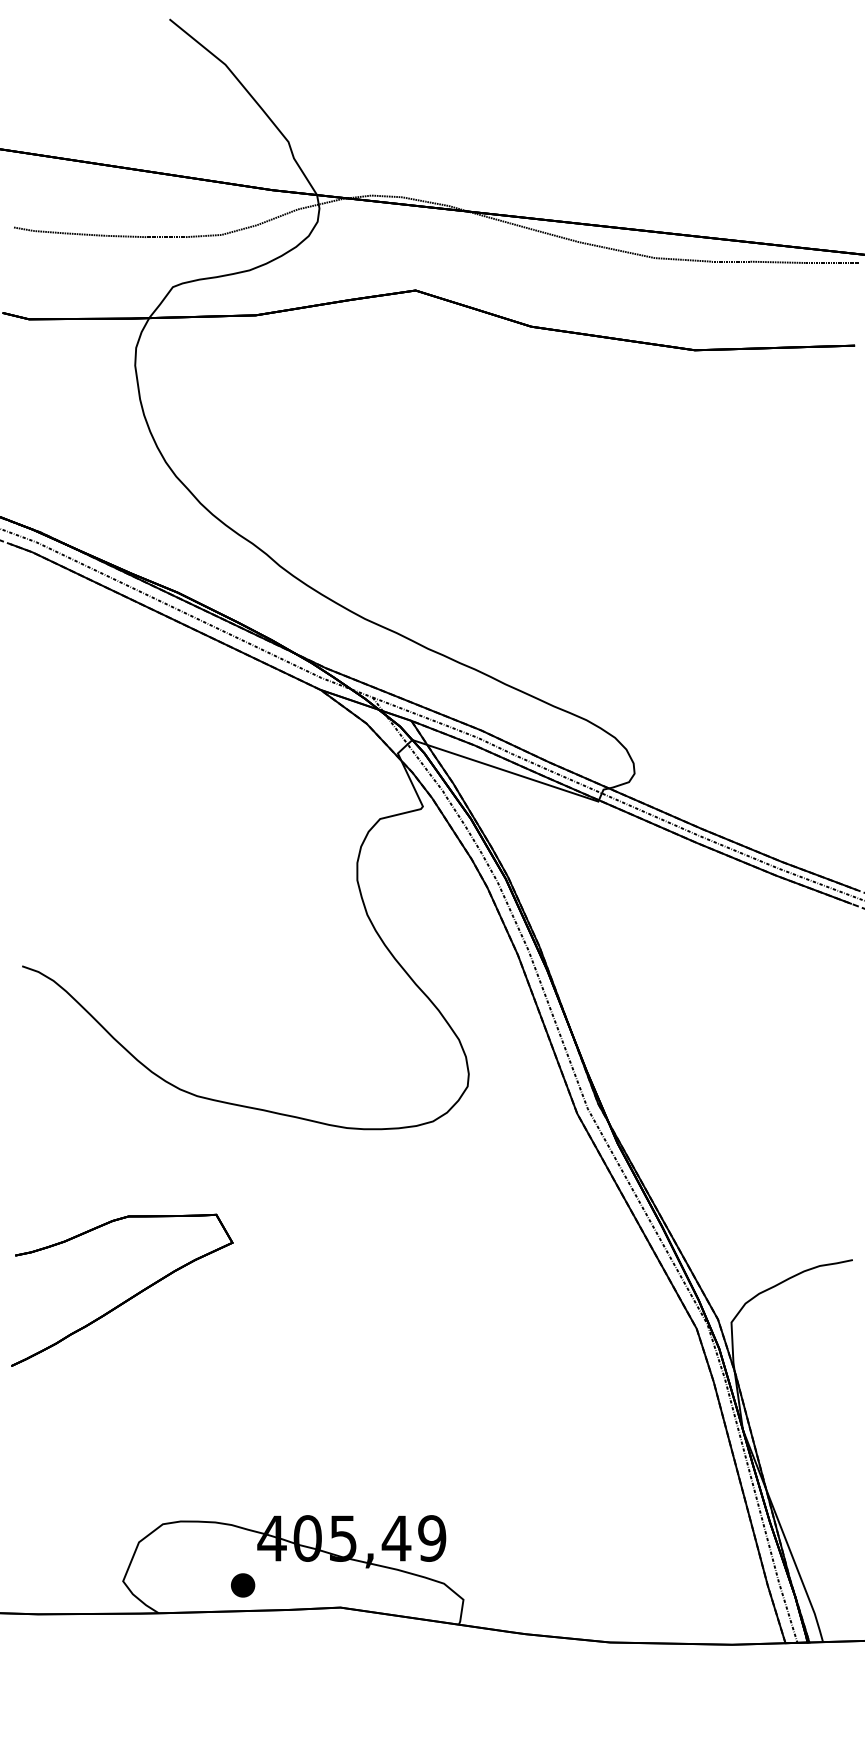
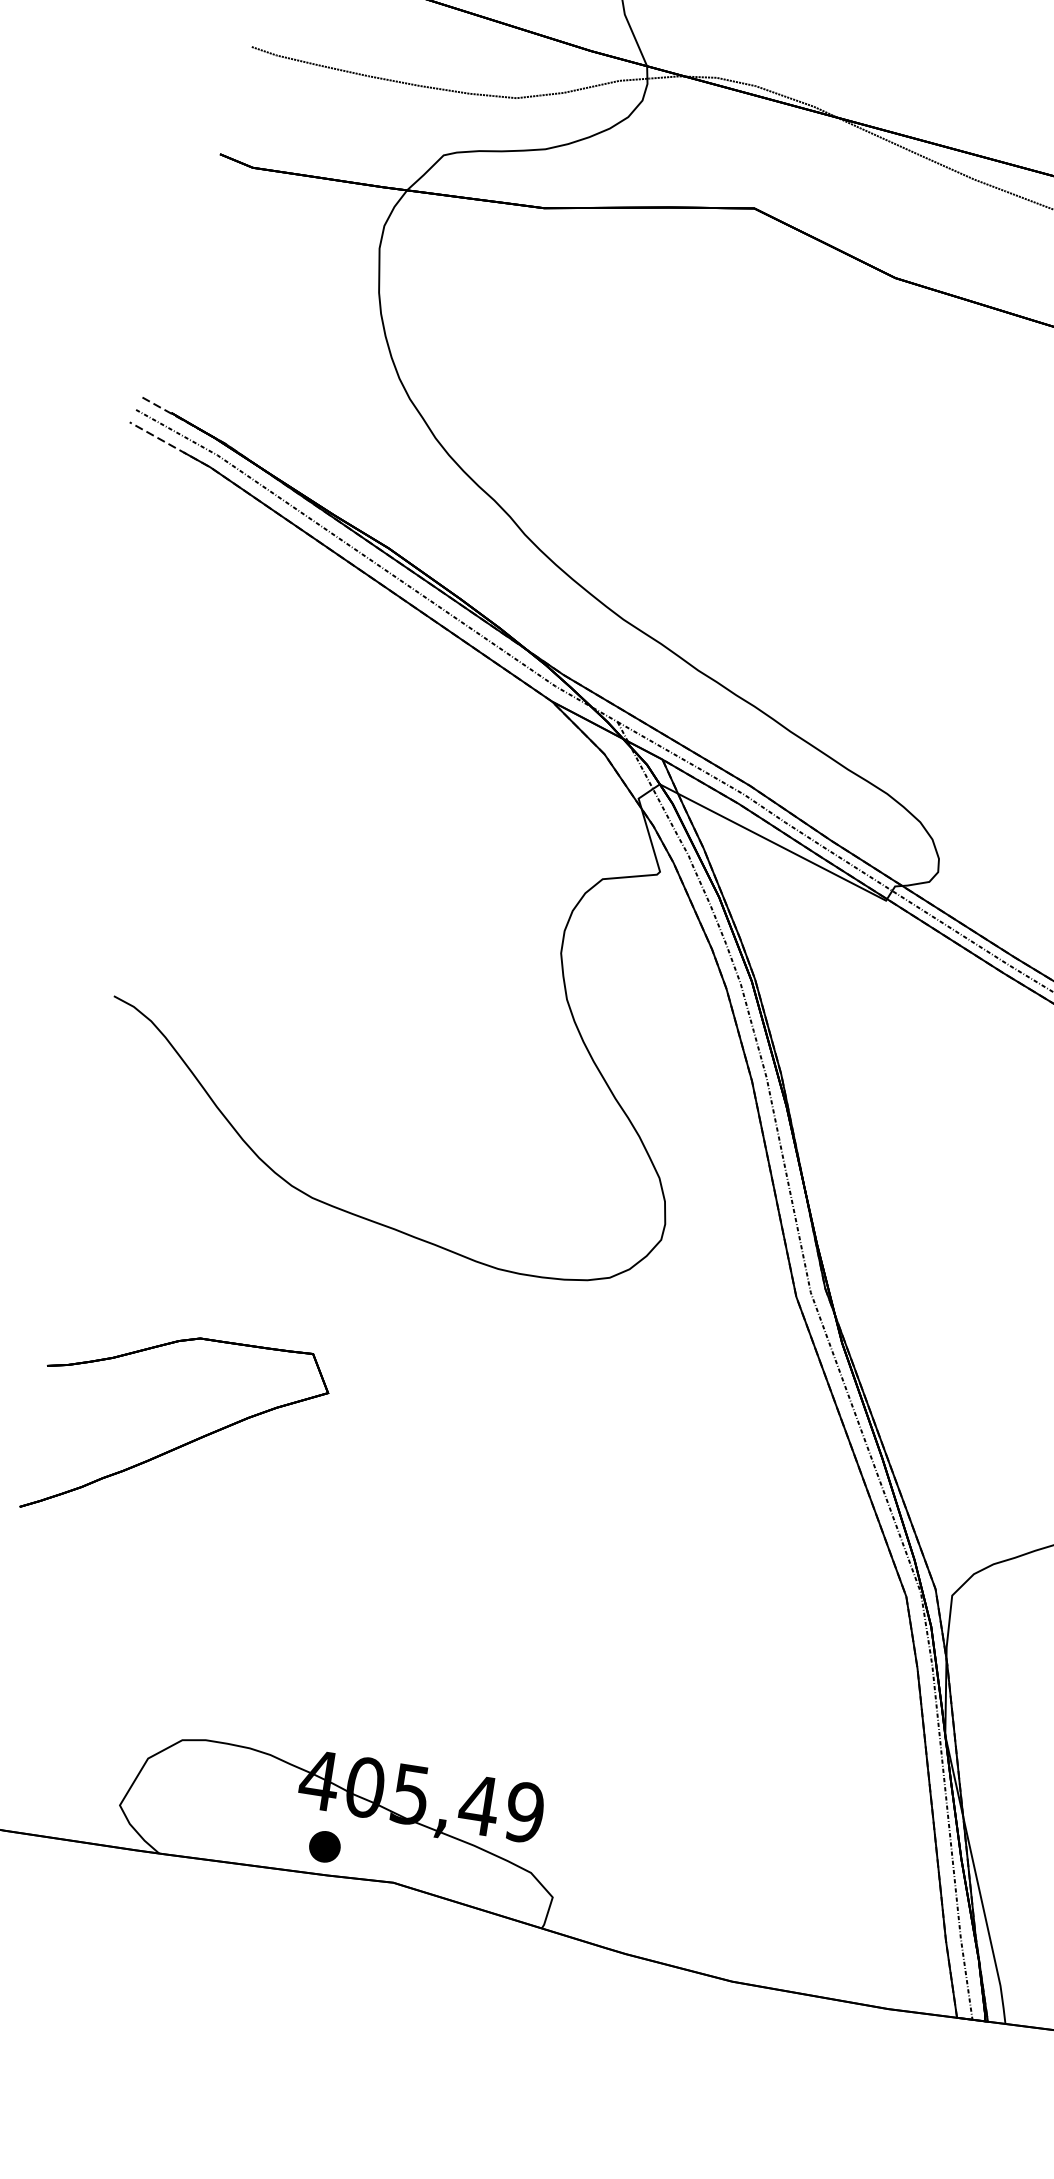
part: (243, 1585) -> (325, 1846), moved

